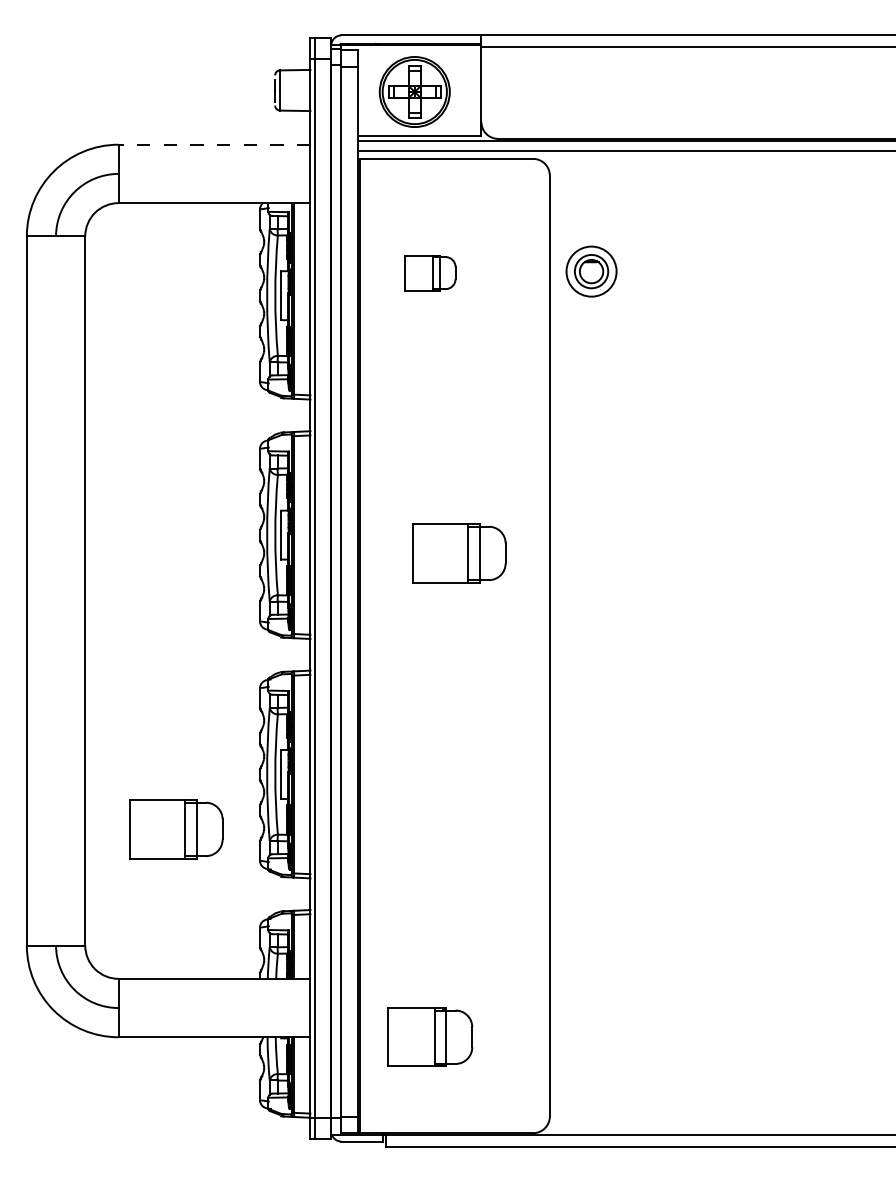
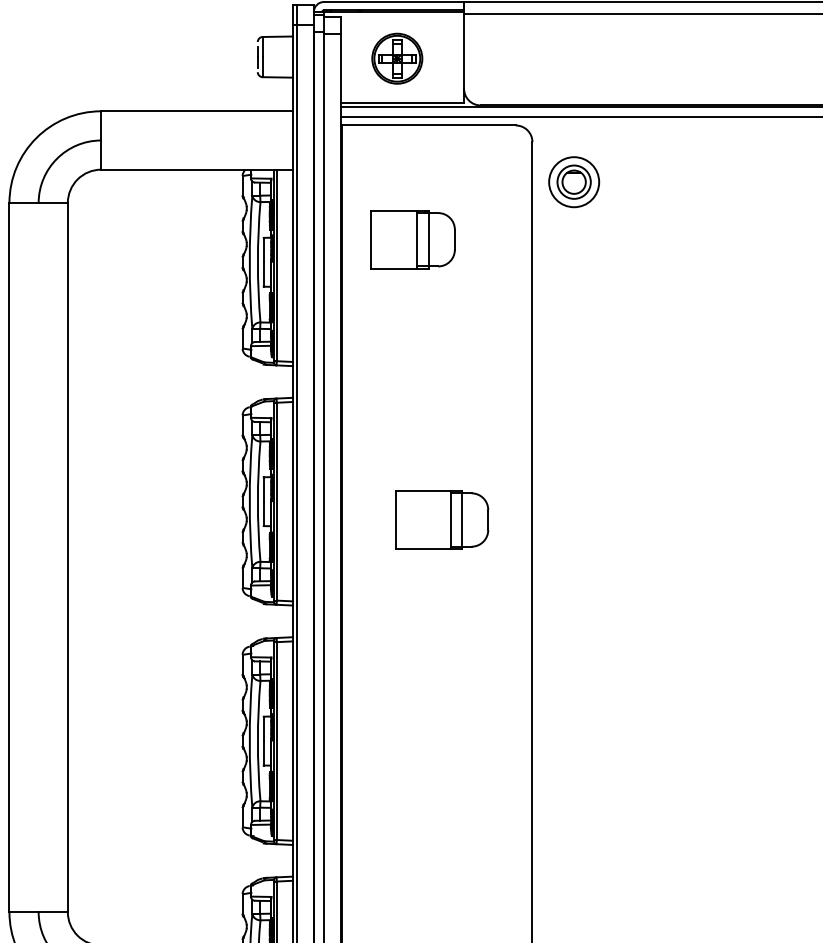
part: (414, 92) -> (397, 59), size x0.71
line: (214, 144) -> (197, 111), dashed -> solid
part: (591, 271) -> (574, 182), moved
part: (430, 272) -> (413, 239), size x1.67
part: (176, 829) -> (159, 796), removed

